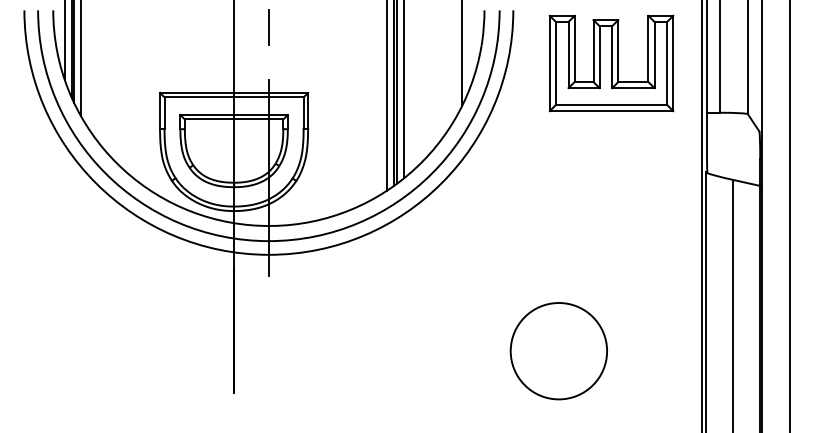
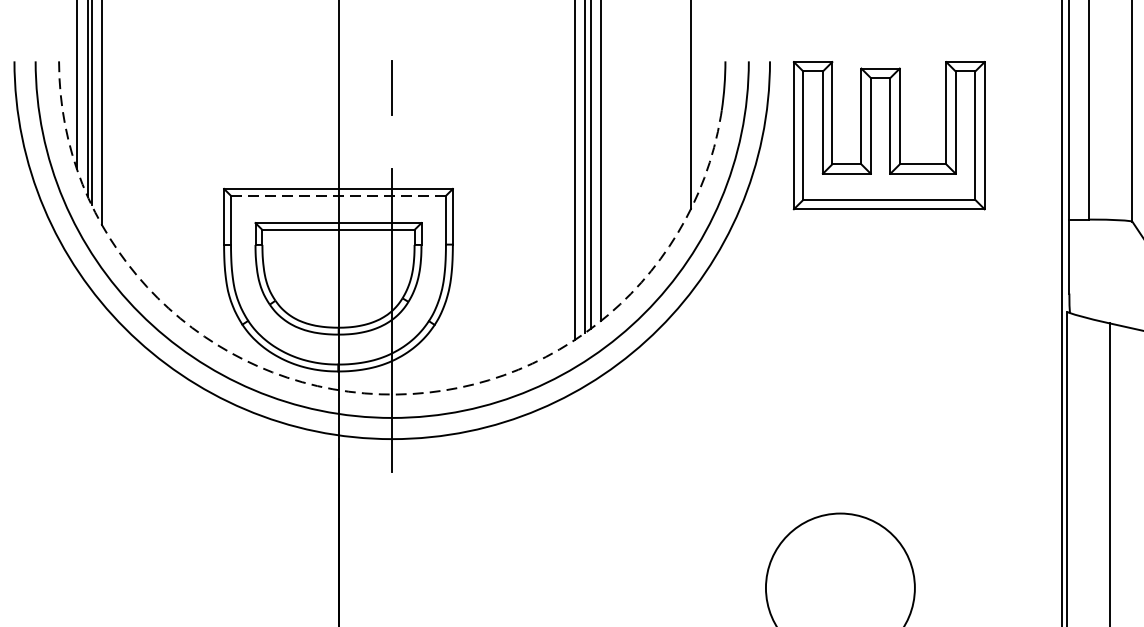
part: (611, 63) -> (889, 135), moved
line: (234, 97) -> (339, 195), solid -> dashed
arc: (251, 225) -> (365, 393), solid -> dashed

